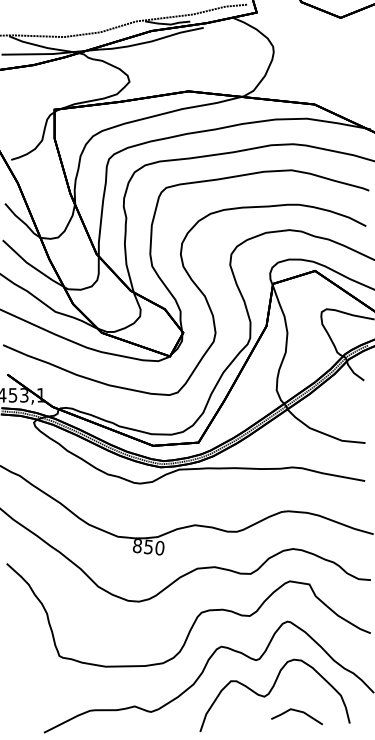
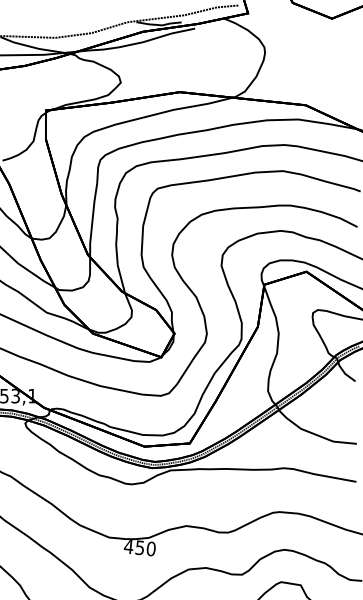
text: (136, 546) -> (127, 547), 850 -> 450

